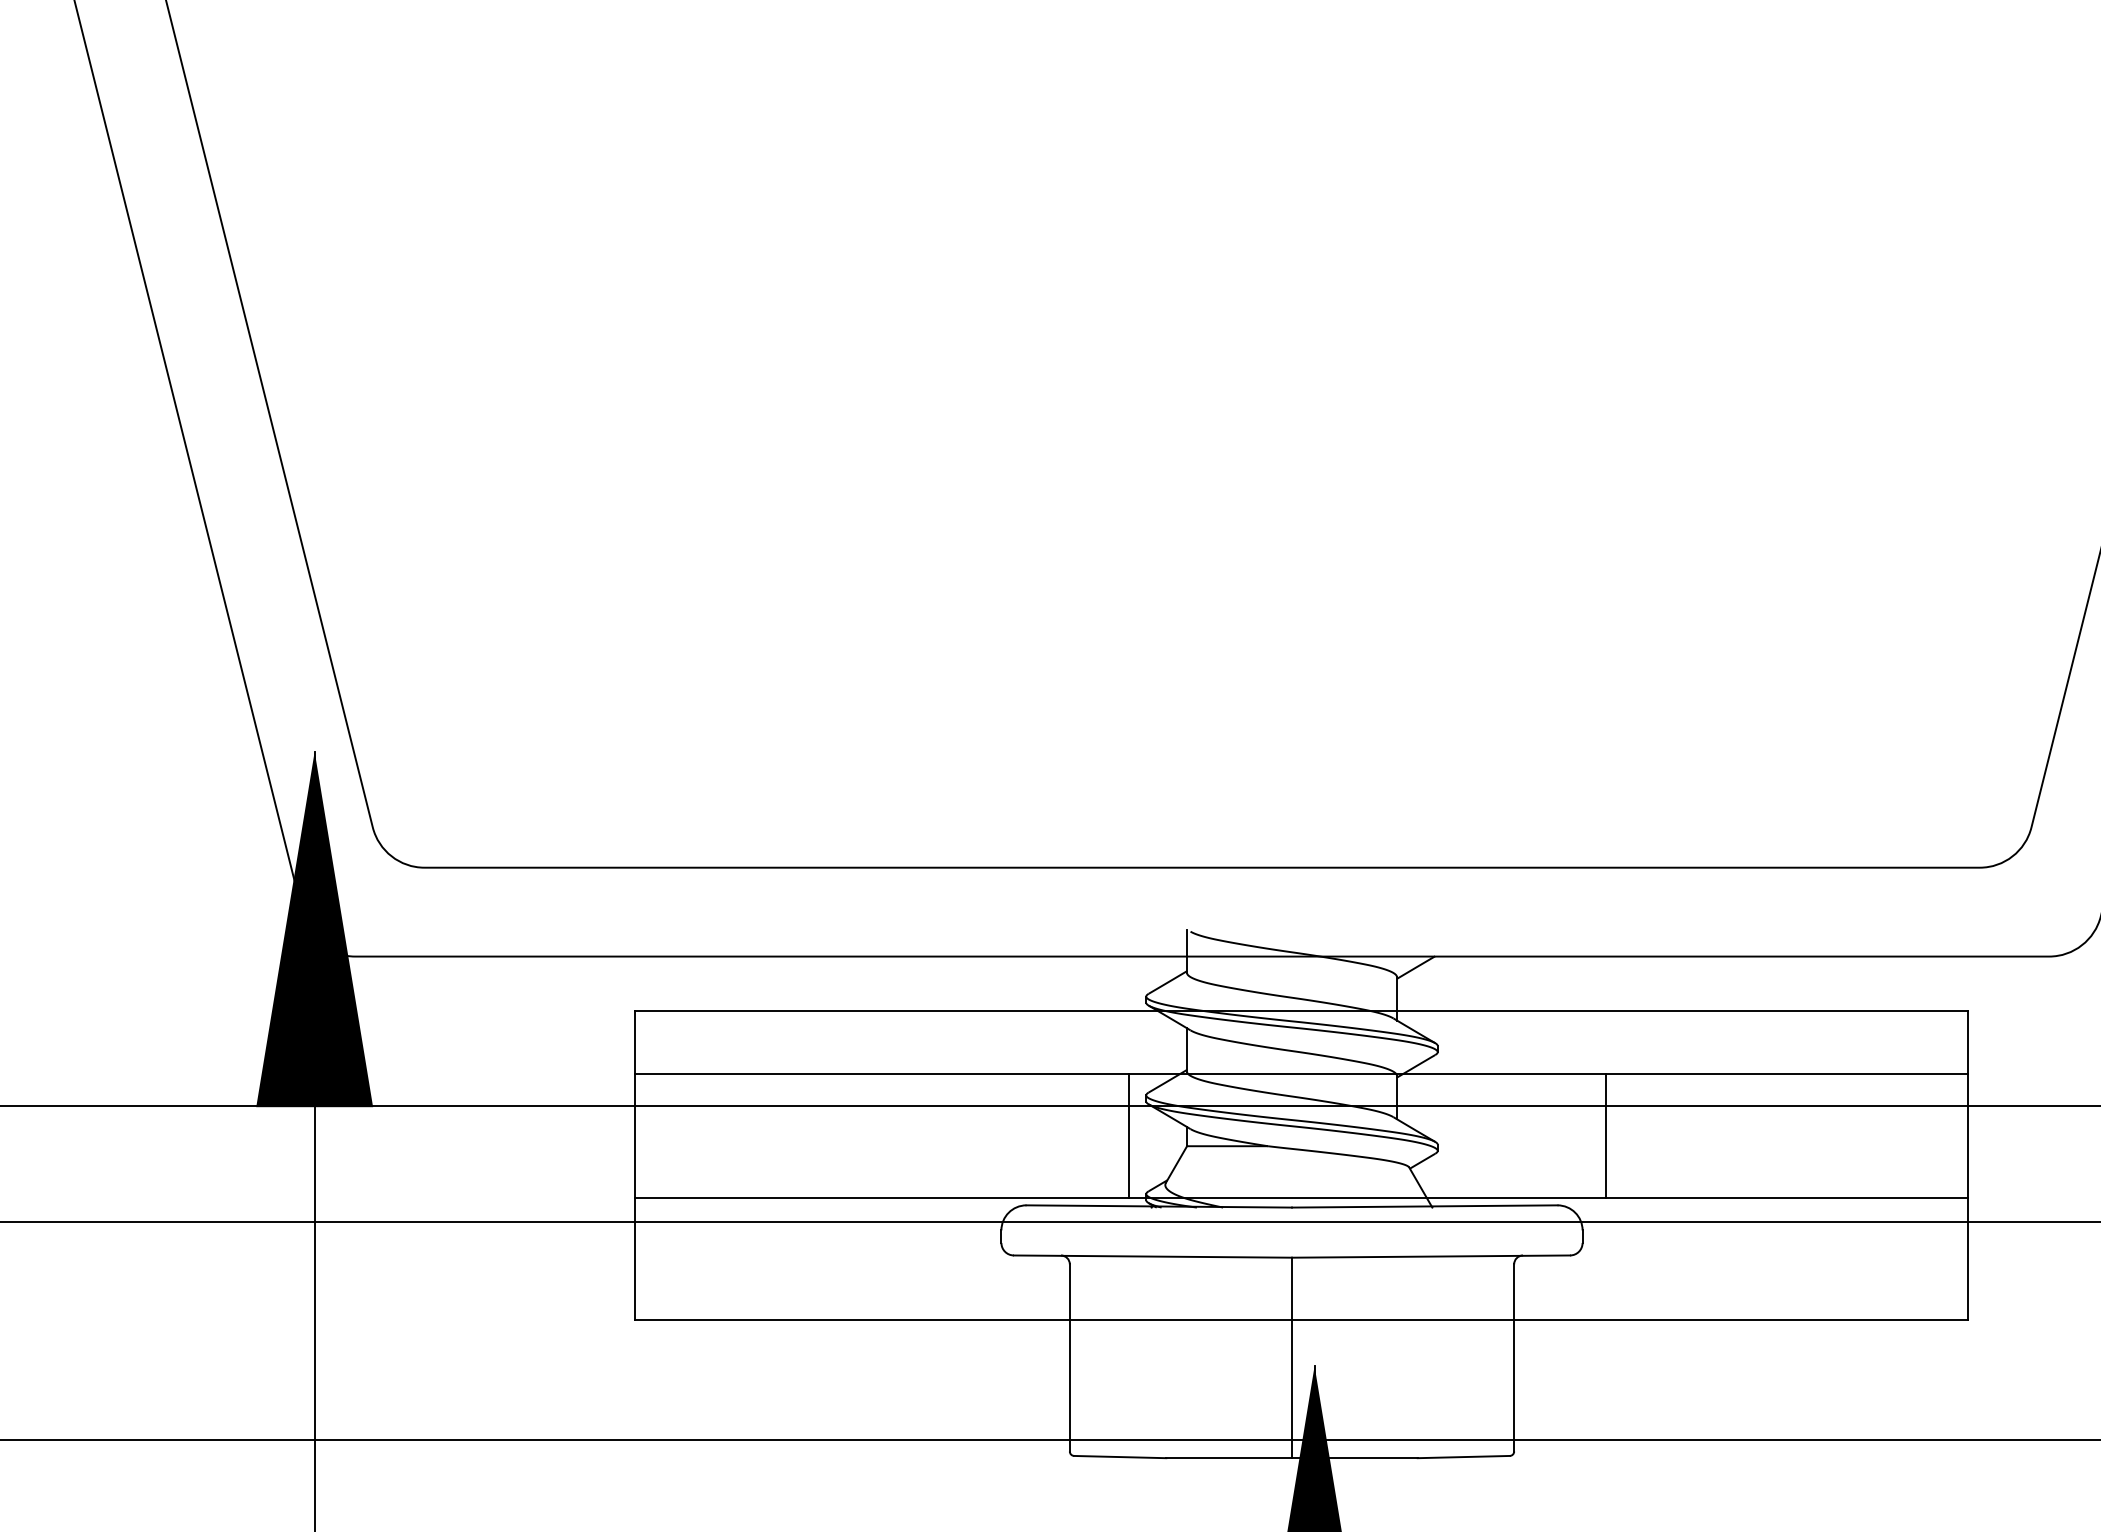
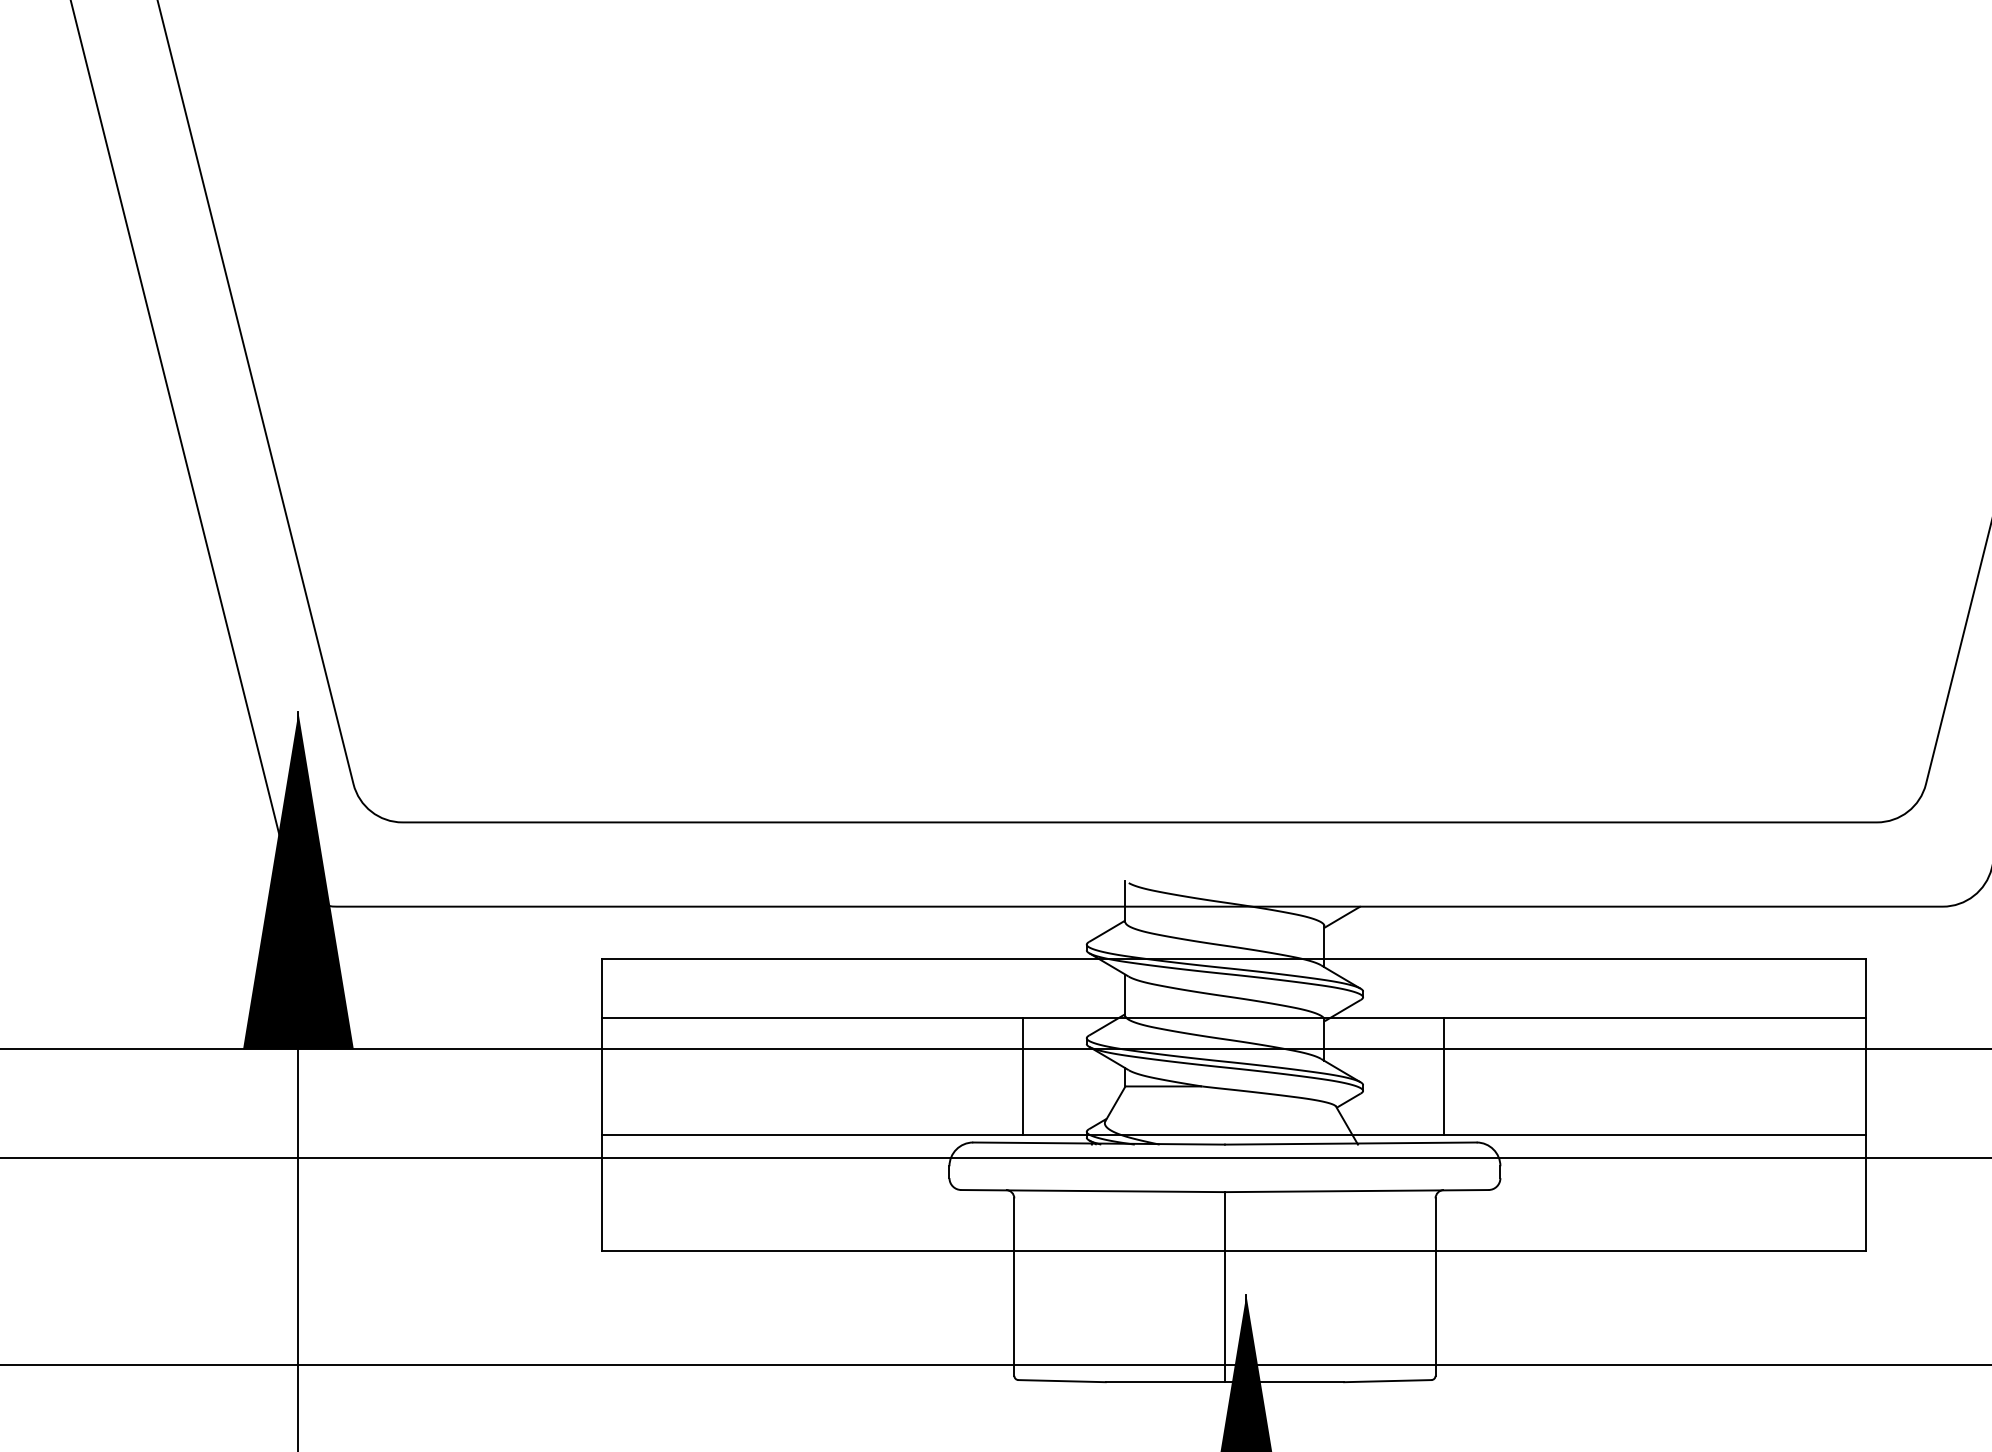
line: (1129, 1135) -> (1023, 1076), moved
line: (1606, 1135) -> (1444, 1076), moved

